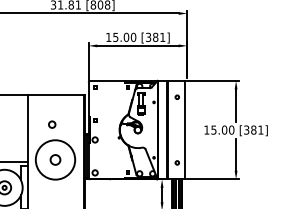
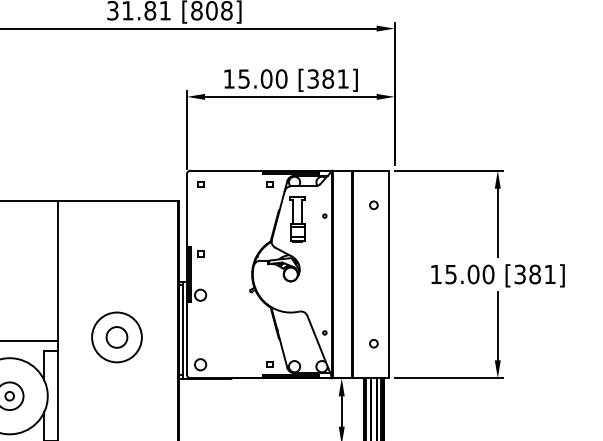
circle: (52, 124) -> (110, 262), removed
circle: (55, 159) -> (116, 336), size x0.6

